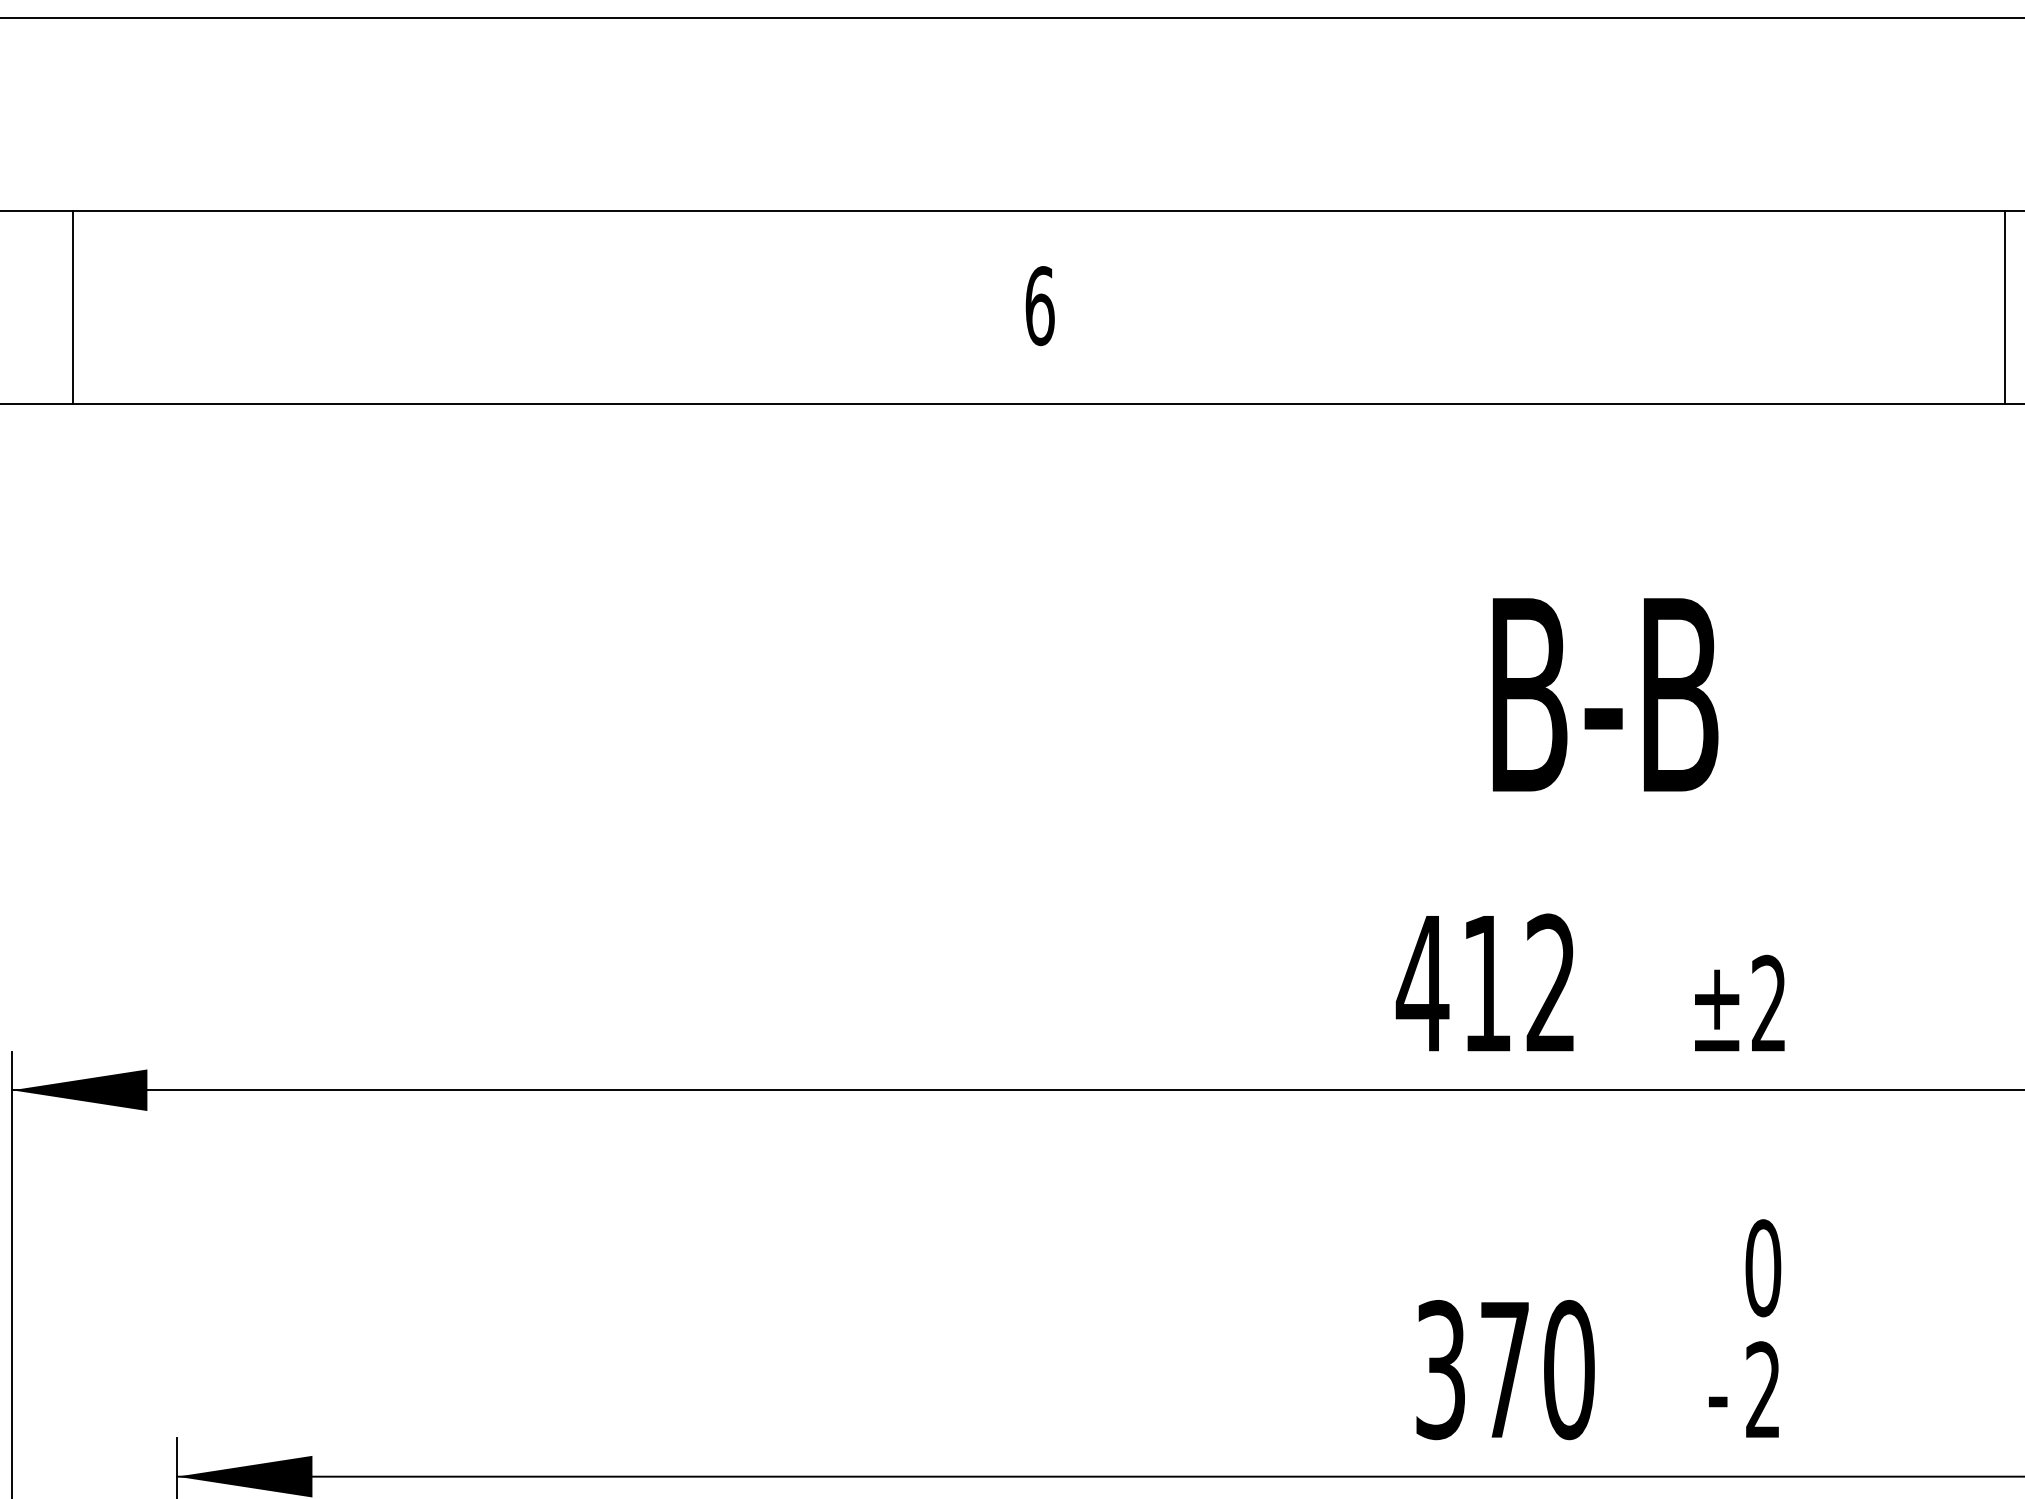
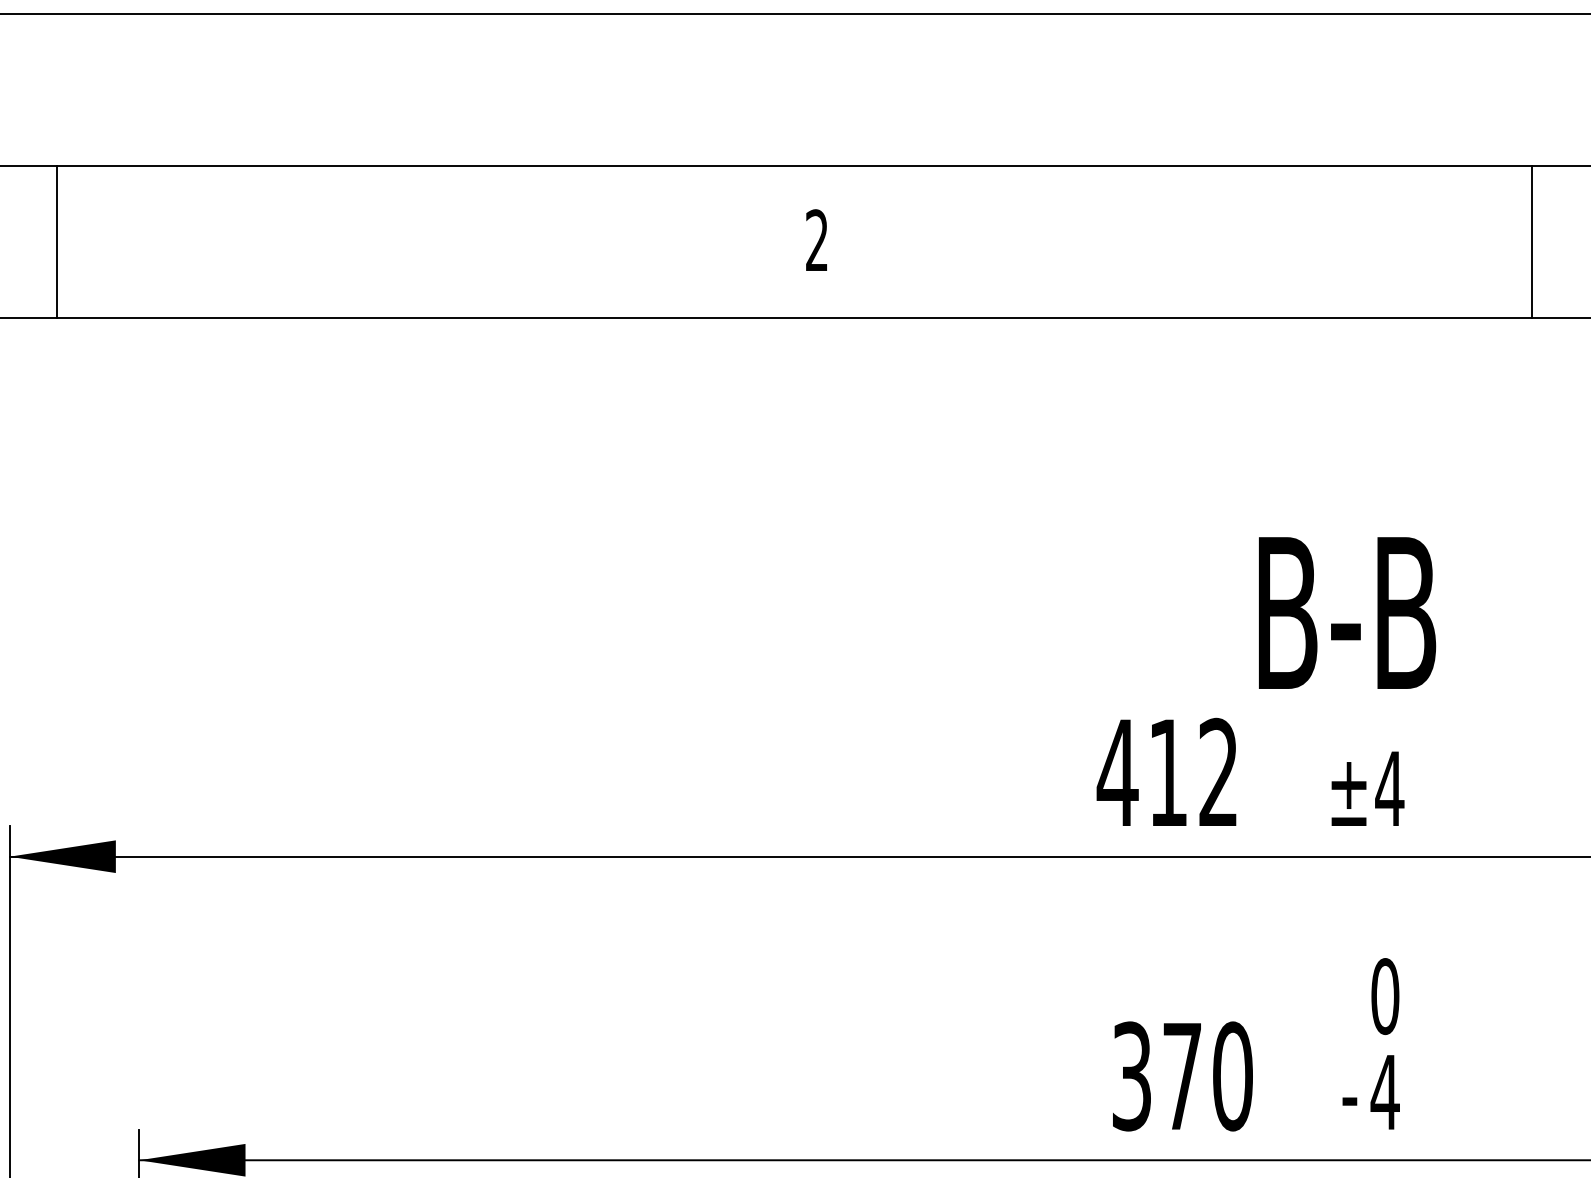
text: (1040, 305) -> (817, 240), 6 -> 2
line: (2005, 307) -> (1532, 241), moved
text: (1605, 694) -> (1347, 612), moved
text: (1768, 1002) -> (1389, 787), ±2 -> ±4
text: (1762, 1389) -> (1384, 1091), 2 -> 4

